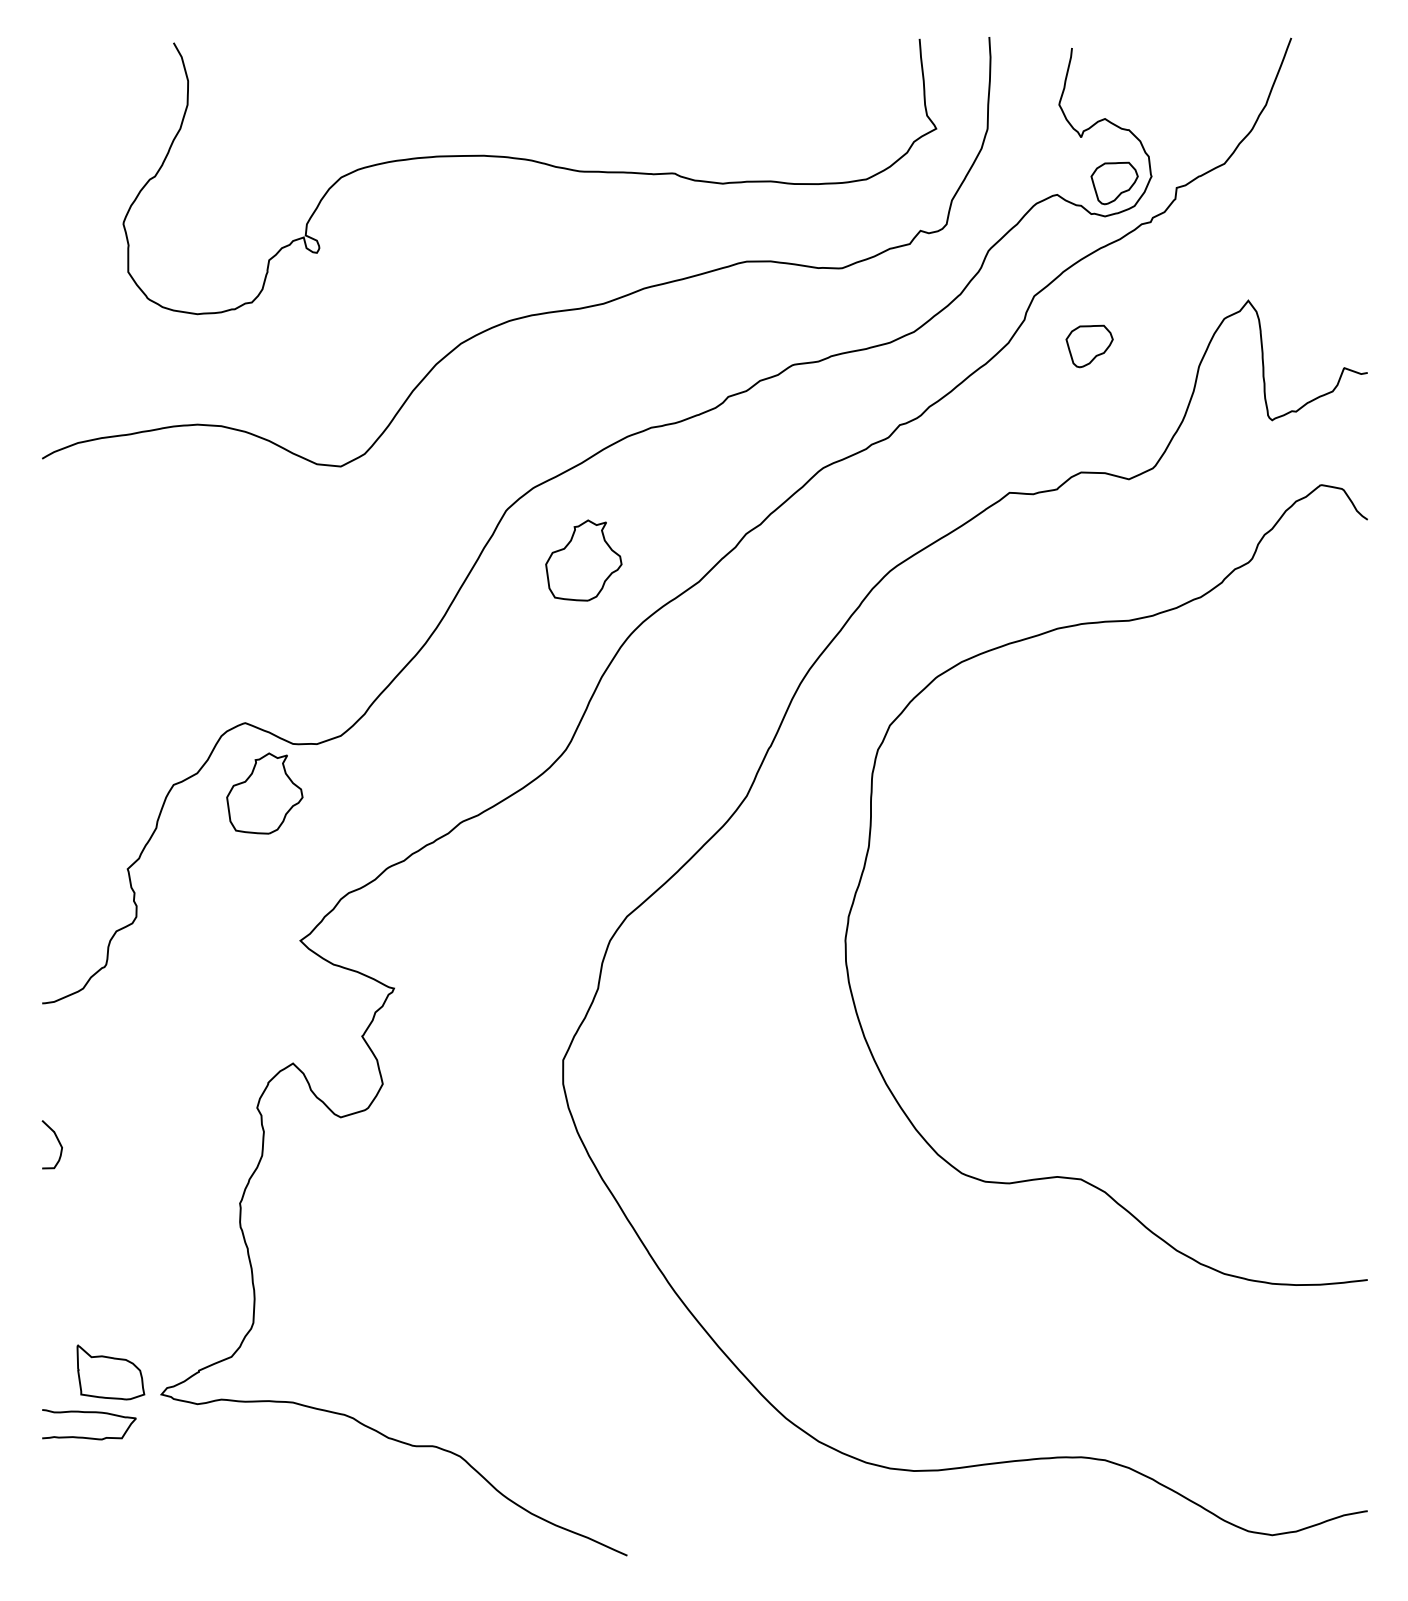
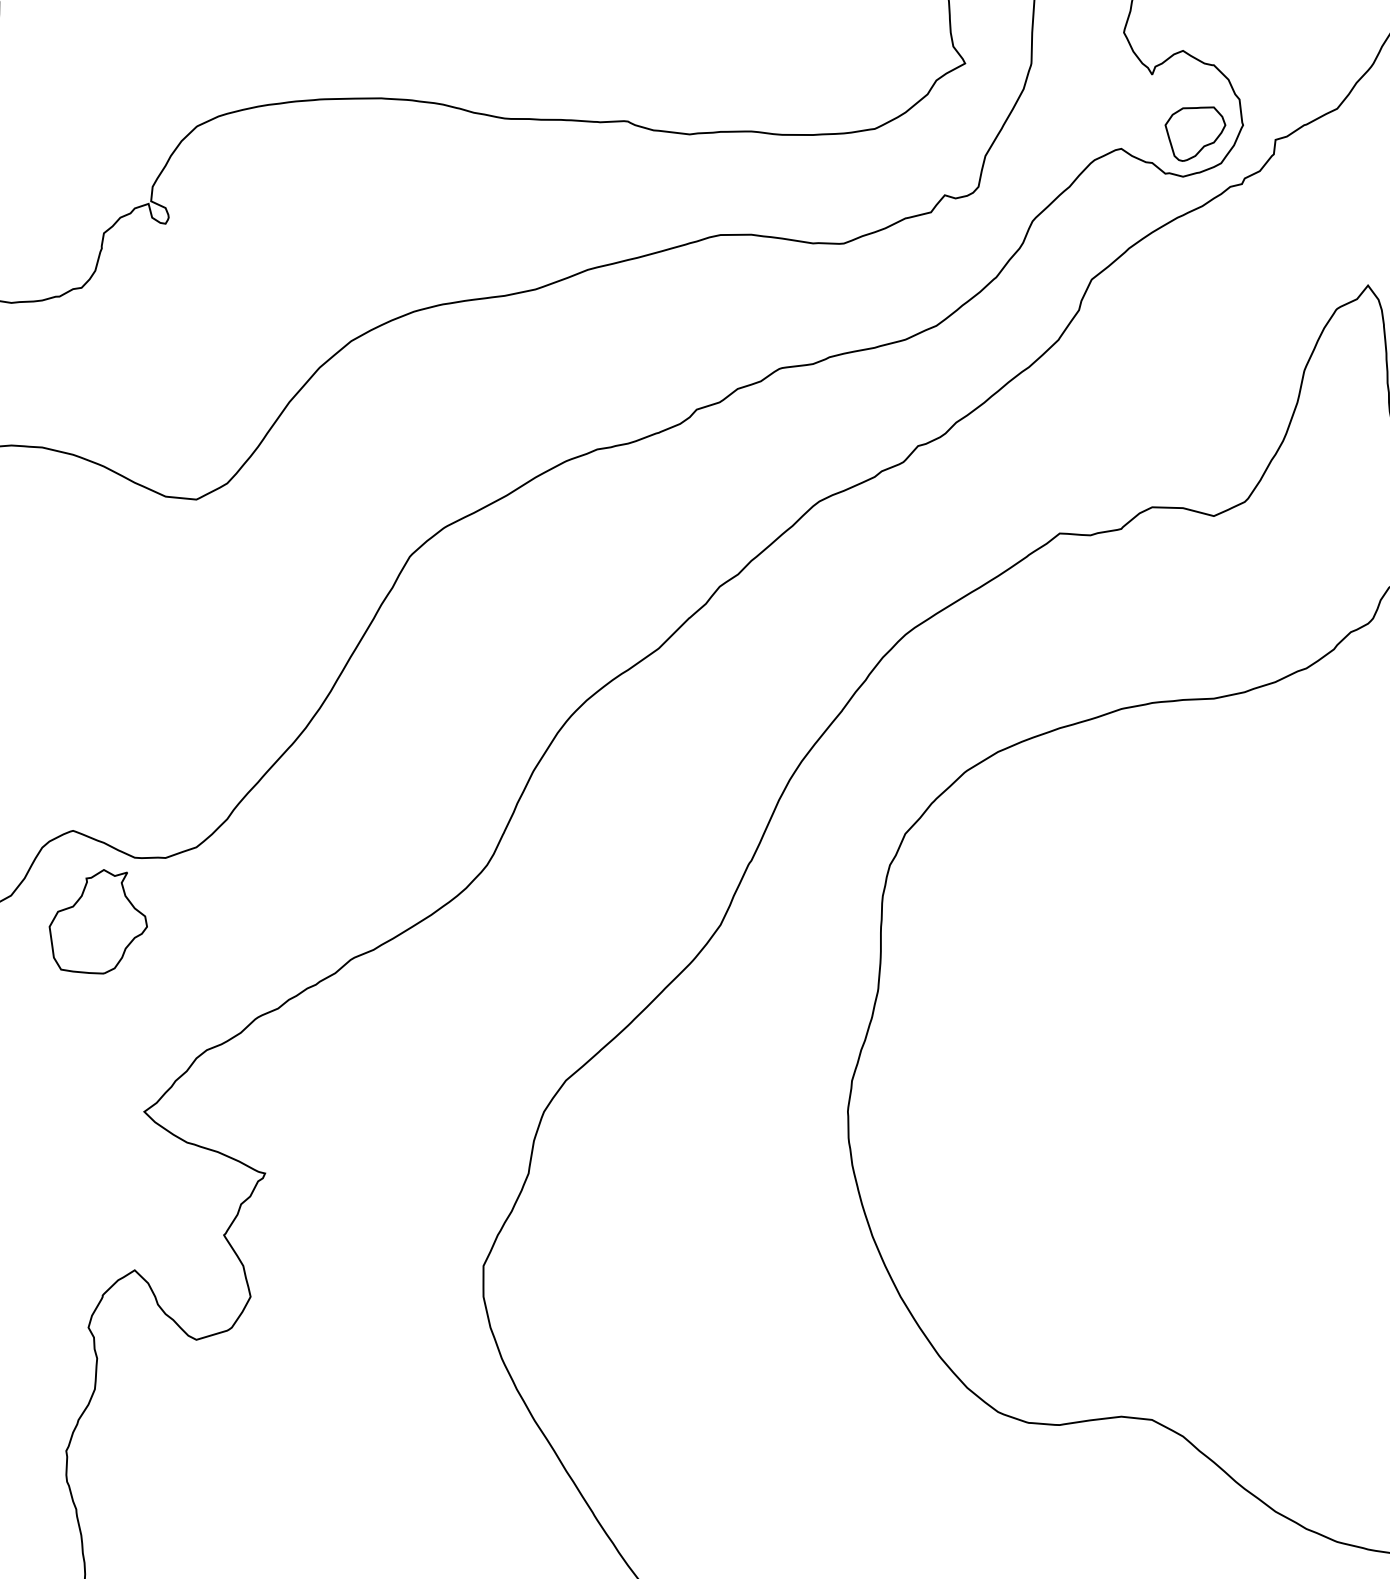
part: (1089, 346) -> (1162, 344), removed
part: (583, 560) -> (509, 620), removed

